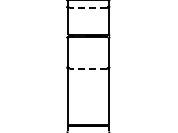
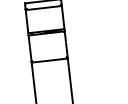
line: (88, 8) -> (43, 8), dashed -> solid
line: (88, 68) -> (49, 60), dashed -> solid

